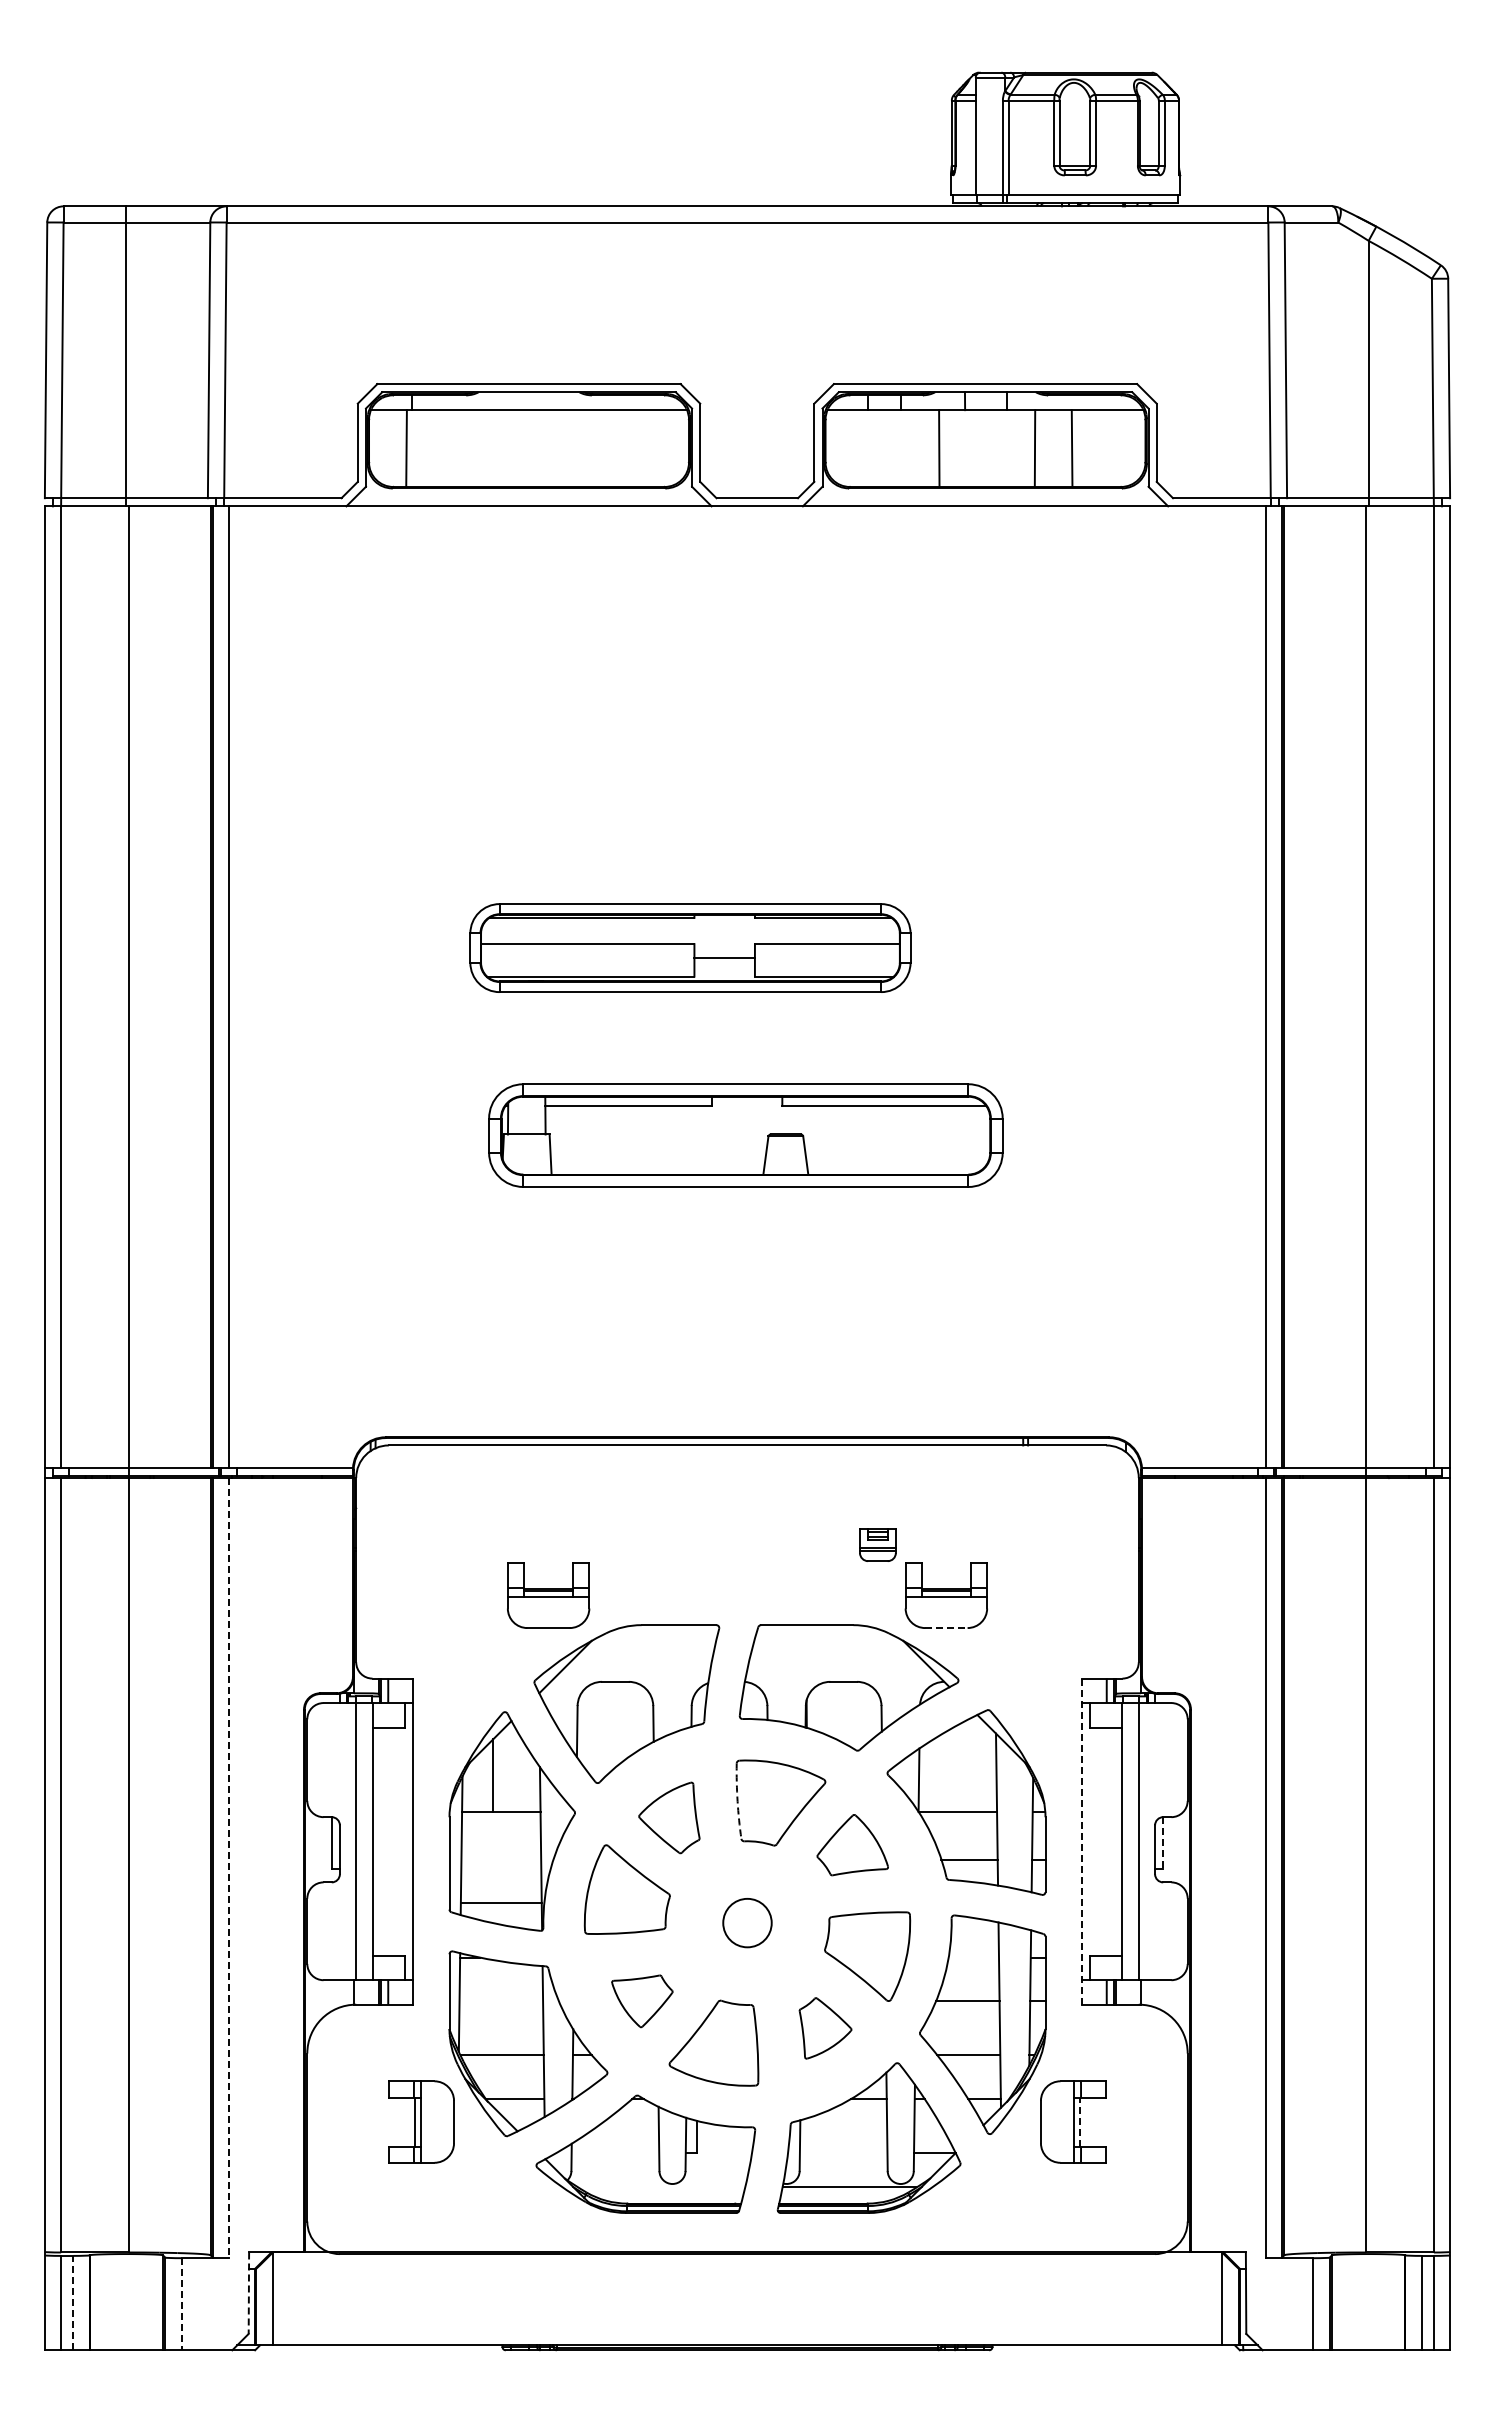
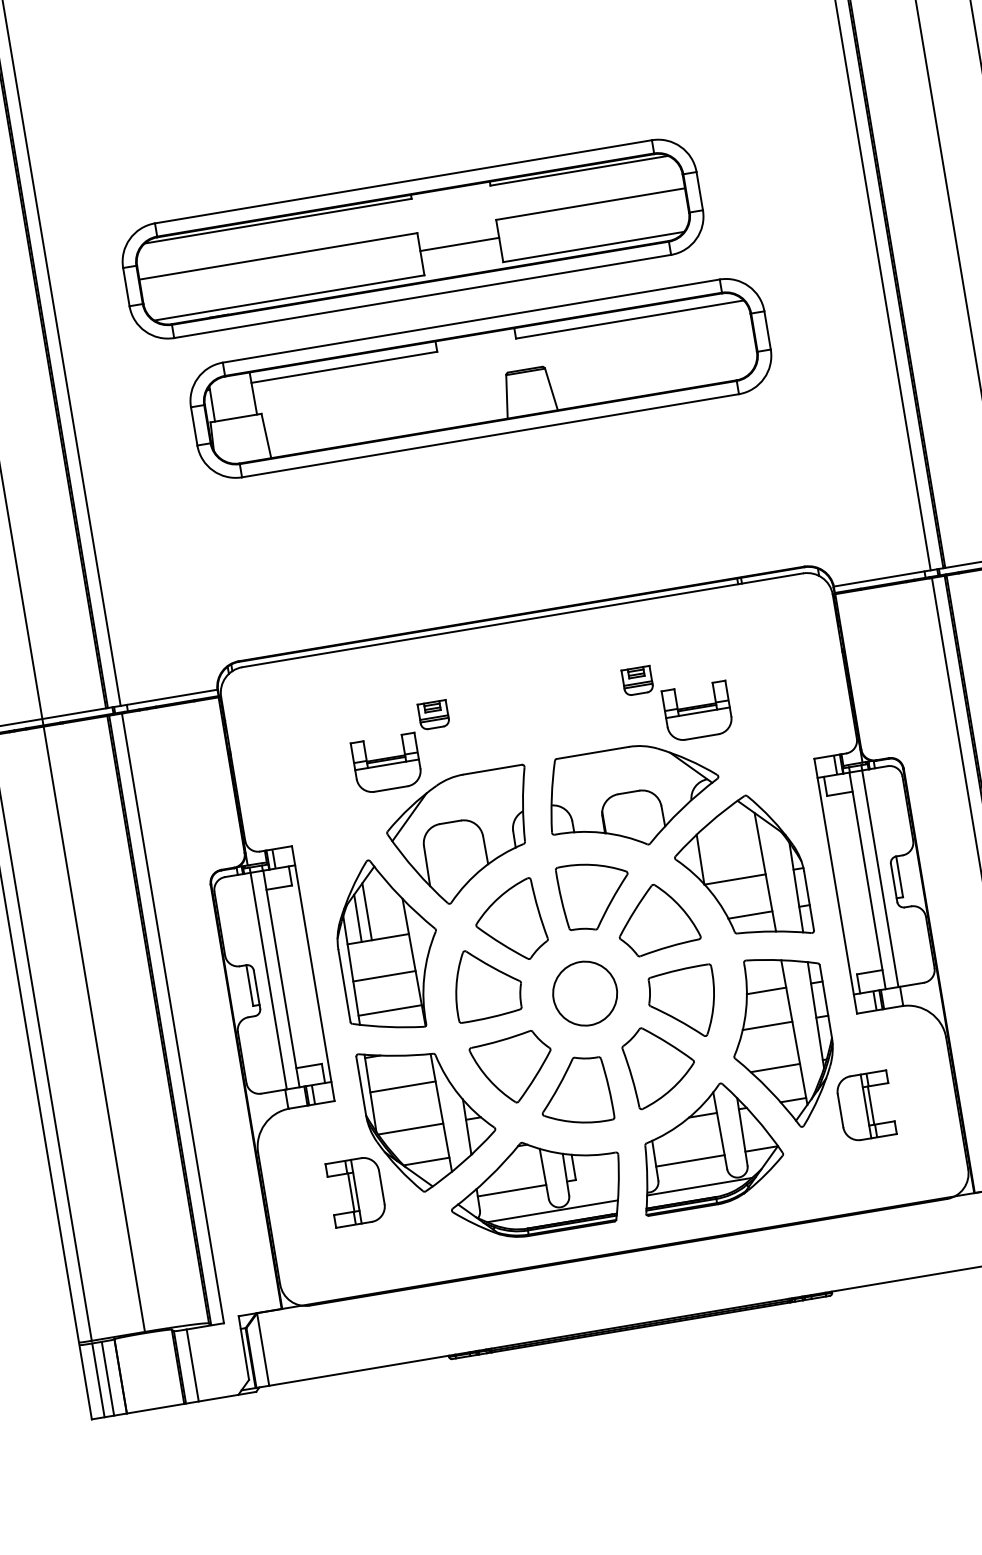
part: (690, 947) -> (413, 238), size x1.67
part: (745, 1135) -> (480, 378), size x1.43
part: (616, 1544) -> (433, 714), added
line: (946, 1628) -> (702, 737), dashed -> solid
line: (480, 1781) -> (357, 917), added
arc: (737, 1801) -> (561, 899), dashed -> solid
part: (669, 1817) -> (510, 921), size x1.43
line: (1081, 1841) -> (835, 886), dashed -> solid
line: (1163, 1843) -> (899, 876), dashed -> solid
part: (852, 1845) -> (657, 919), size x1.43
line: (501, 1859) -> (384, 976), added
line: (229, 1868) -> (173, 1018), dashed -> solid
circle: (747, 1922) -> (585, 993), size x1.67
line: (973, 1957) -> (766, 990), added
line: (501, 2001) -> (403, 1087), added
part: (642, 2001) -> (513, 1068), size x1.67
part: (825, 2028) -> (659, 1065), size x1.67
line: (1080, 2121) -> (871, 1105), dashed -> solid
line: (615, 2153) -> (512, 1190), added
line: (843, 2153) -> (690, 1161), added
line: (661, 2187) -> (552, 1211), added
line: (248, 2293) -> (243, 1348), dashed -> solid
line: (73, 2302) -> (108, 1378), dashed -> solid
line: (181, 2304) -> (192, 1365), dashed -> solid

